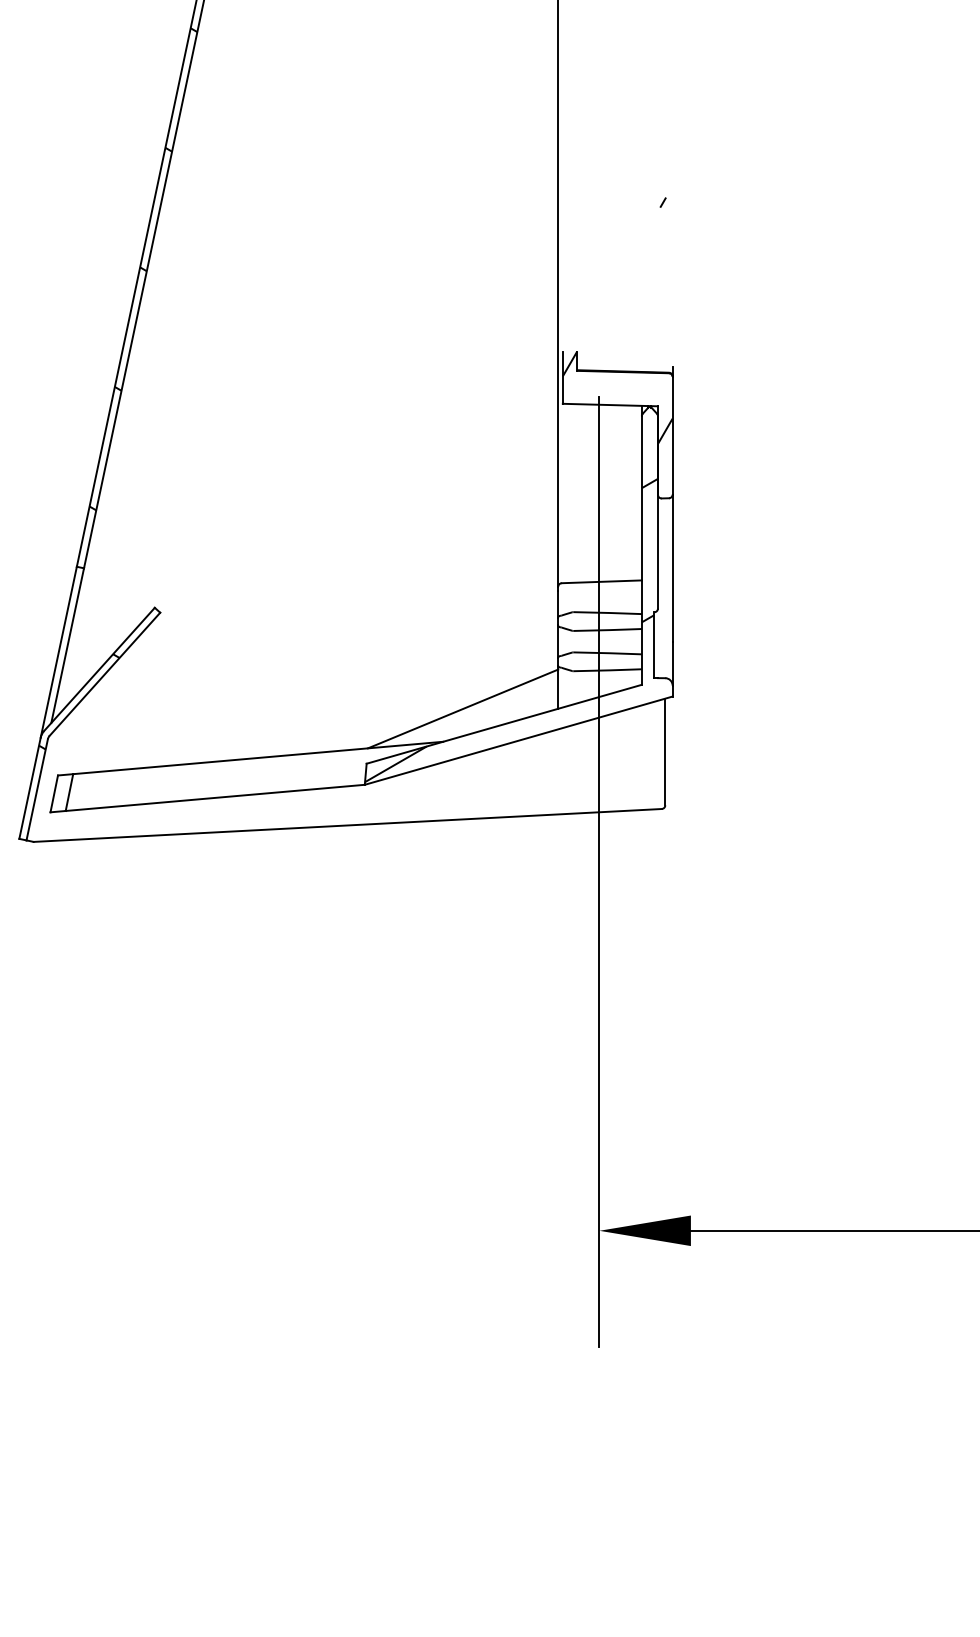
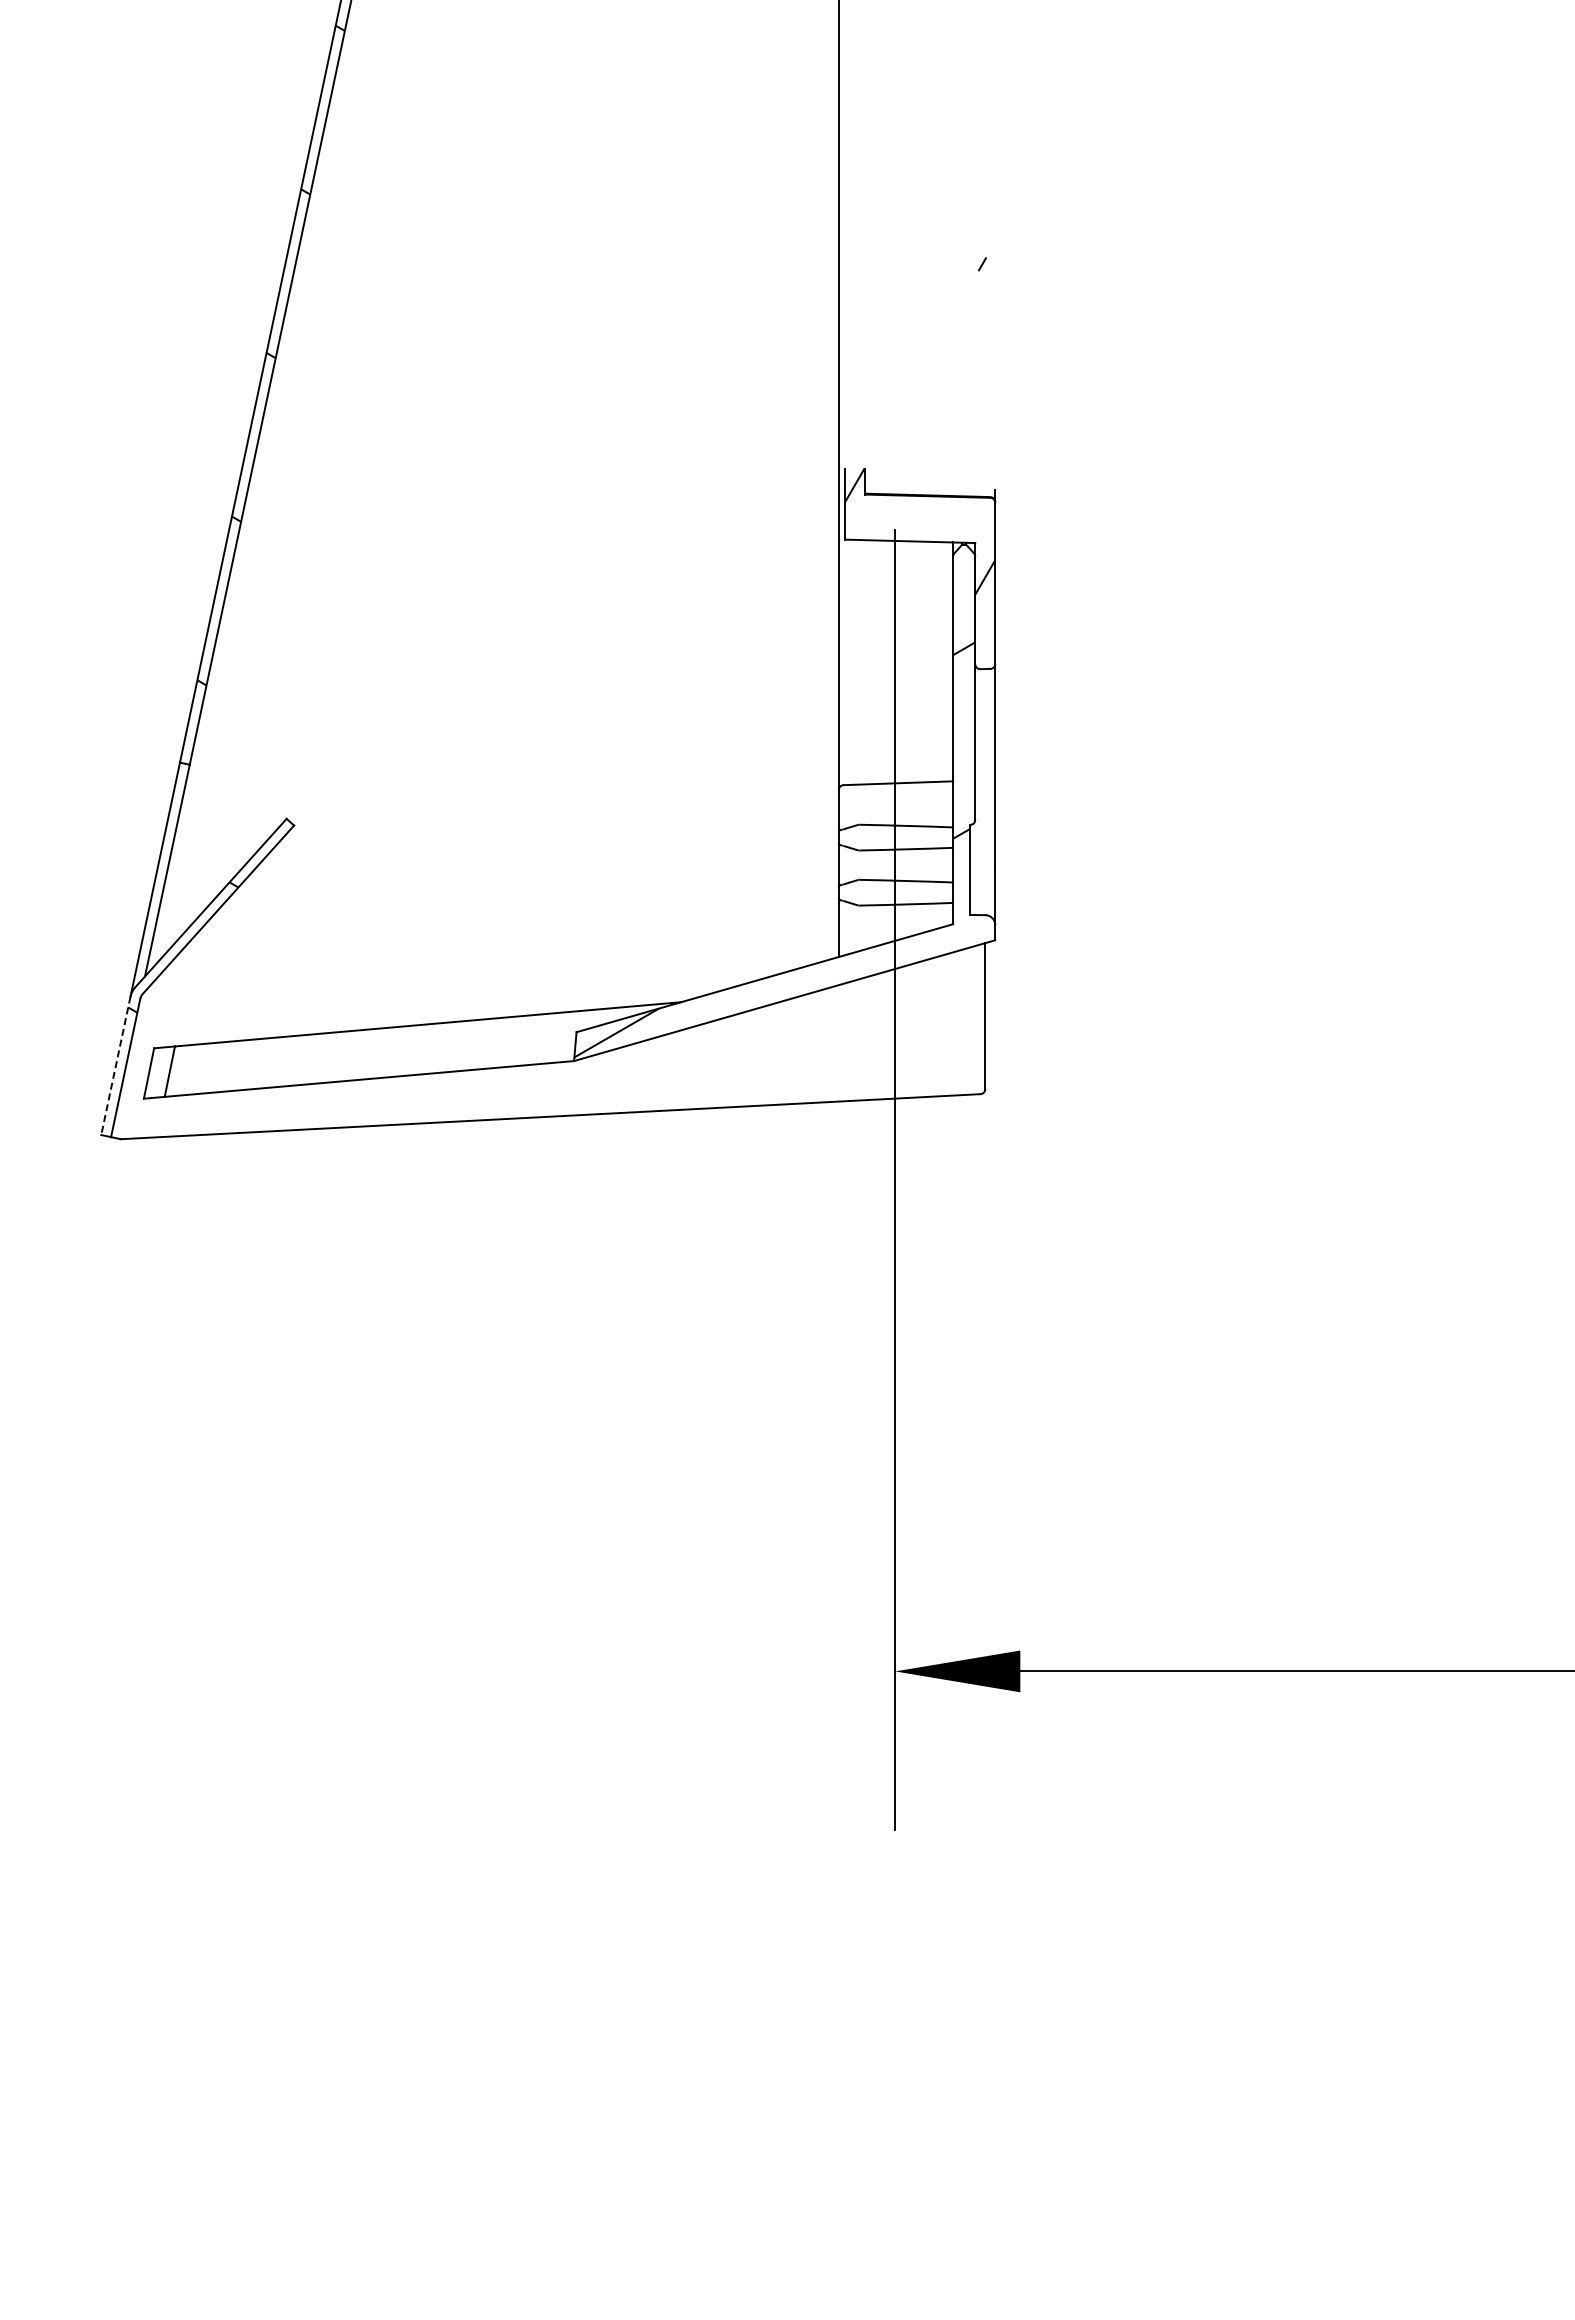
line: (463, 709) -> (708, 957), removed
line: (29, 788) -> (115, 1065), solid -> dashed

